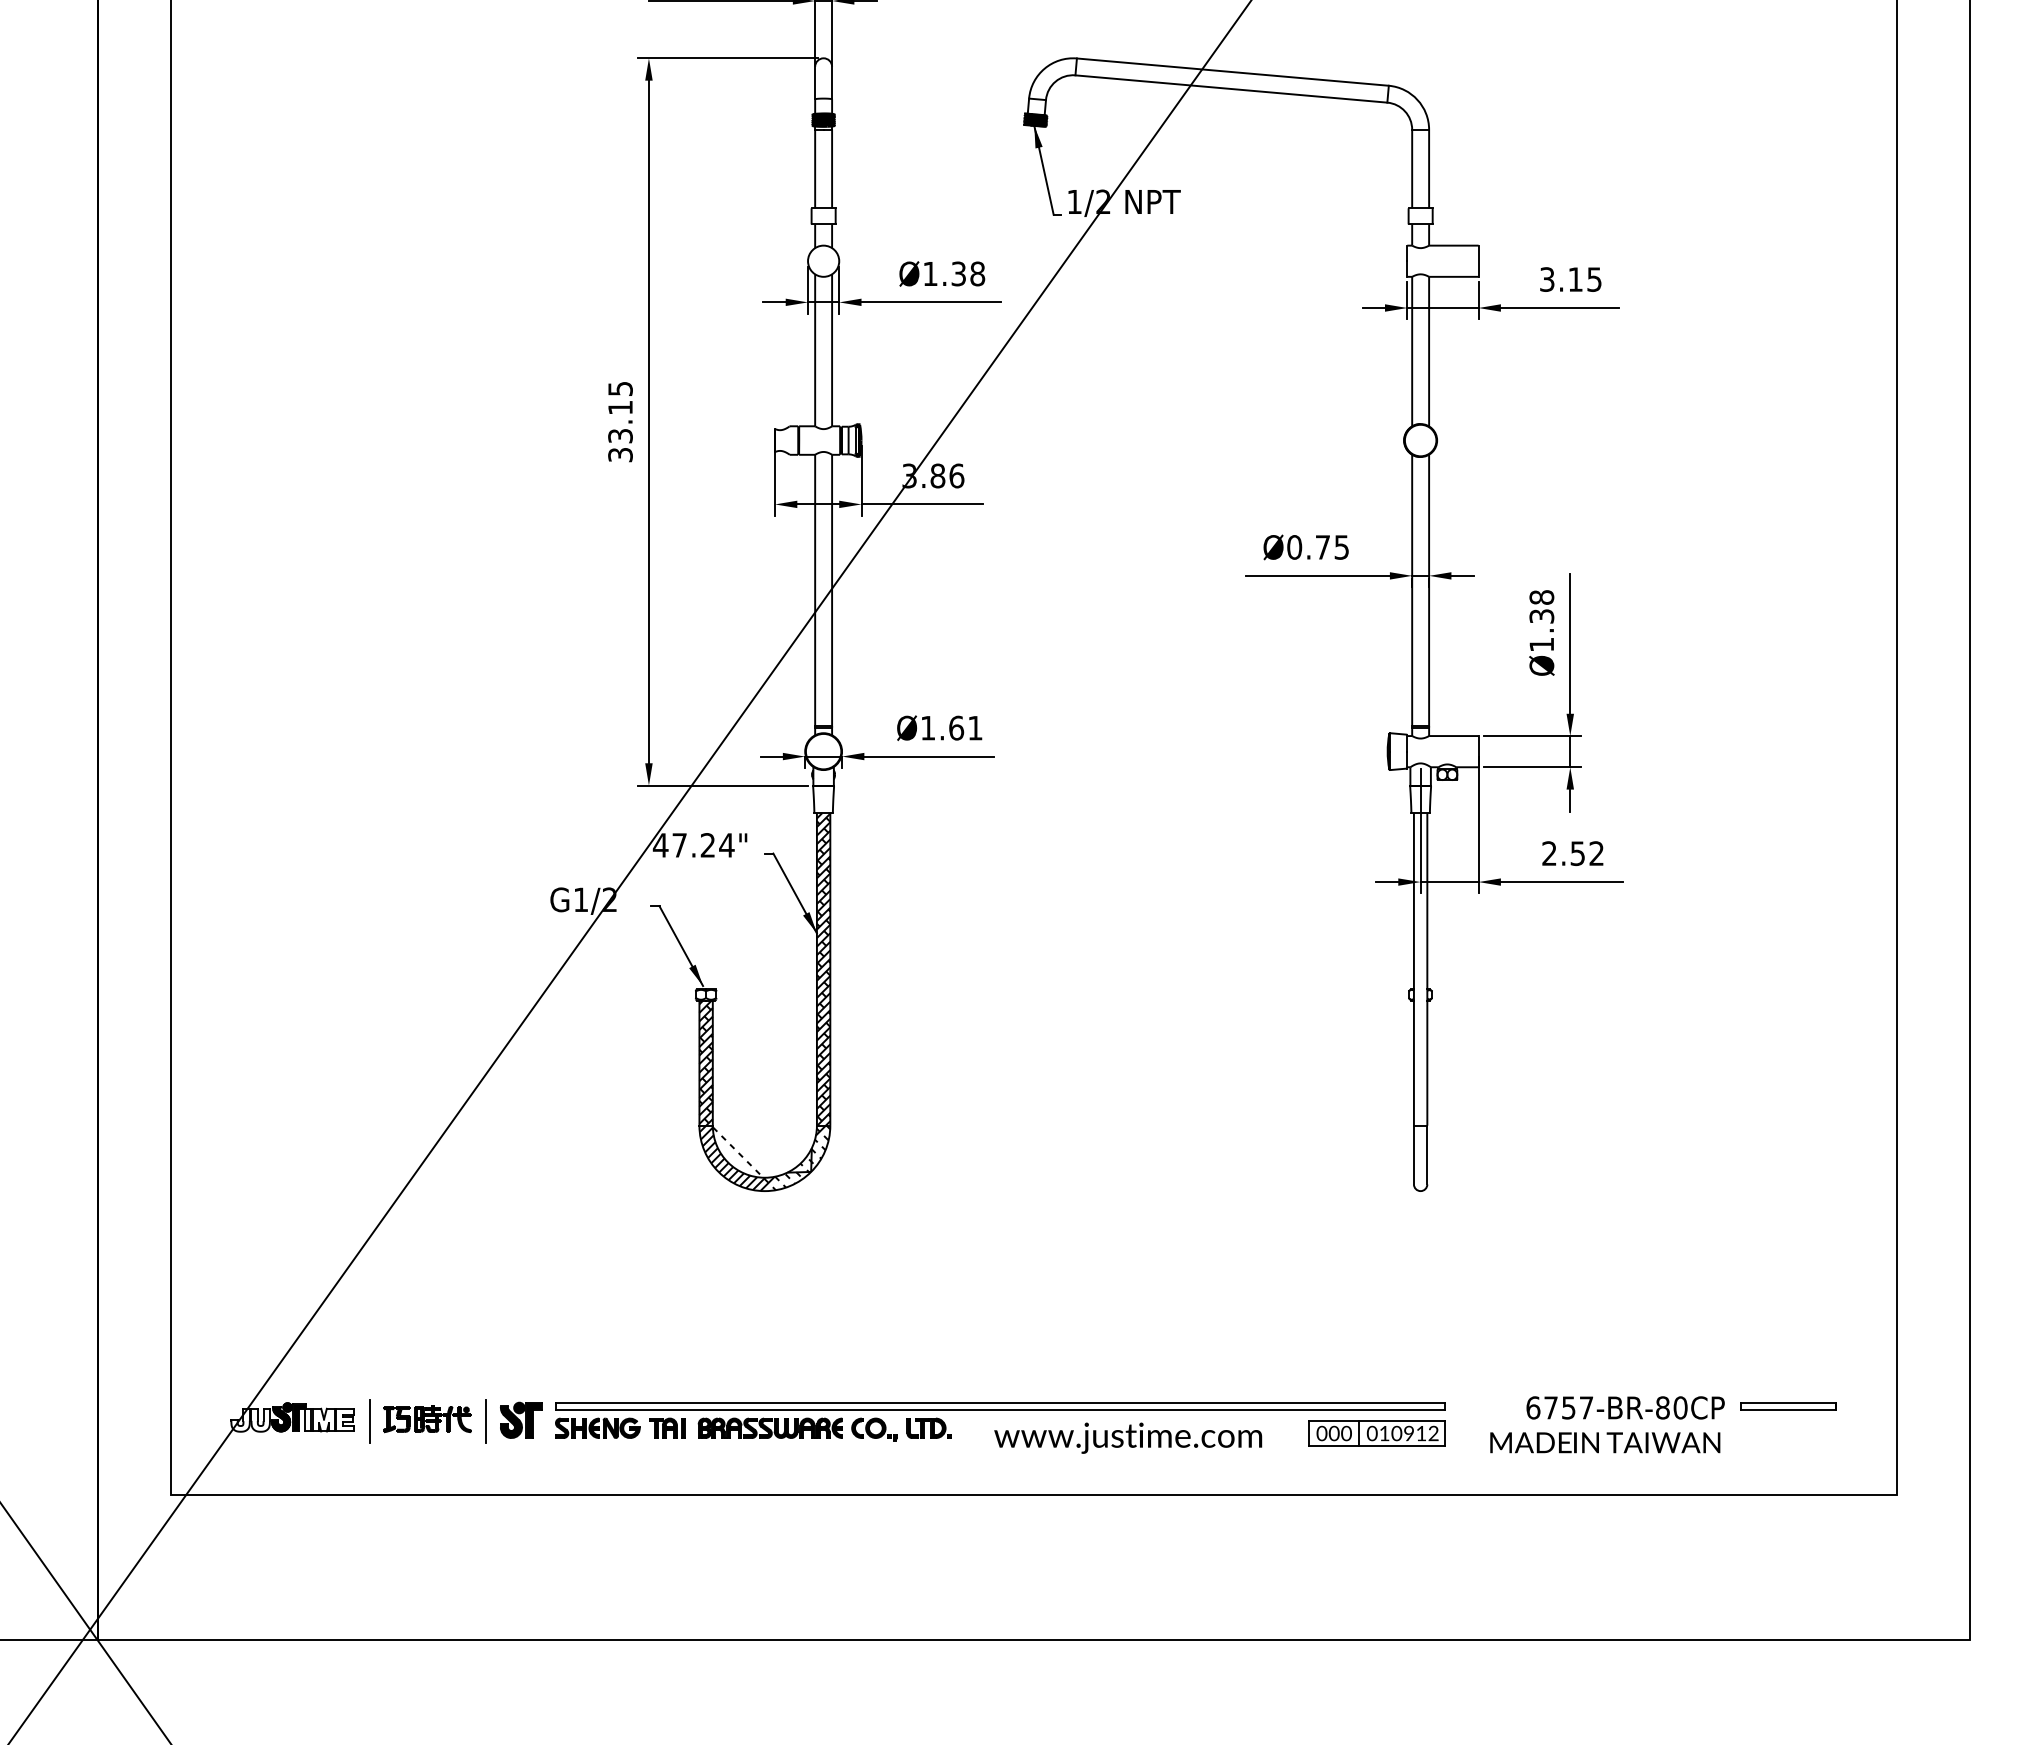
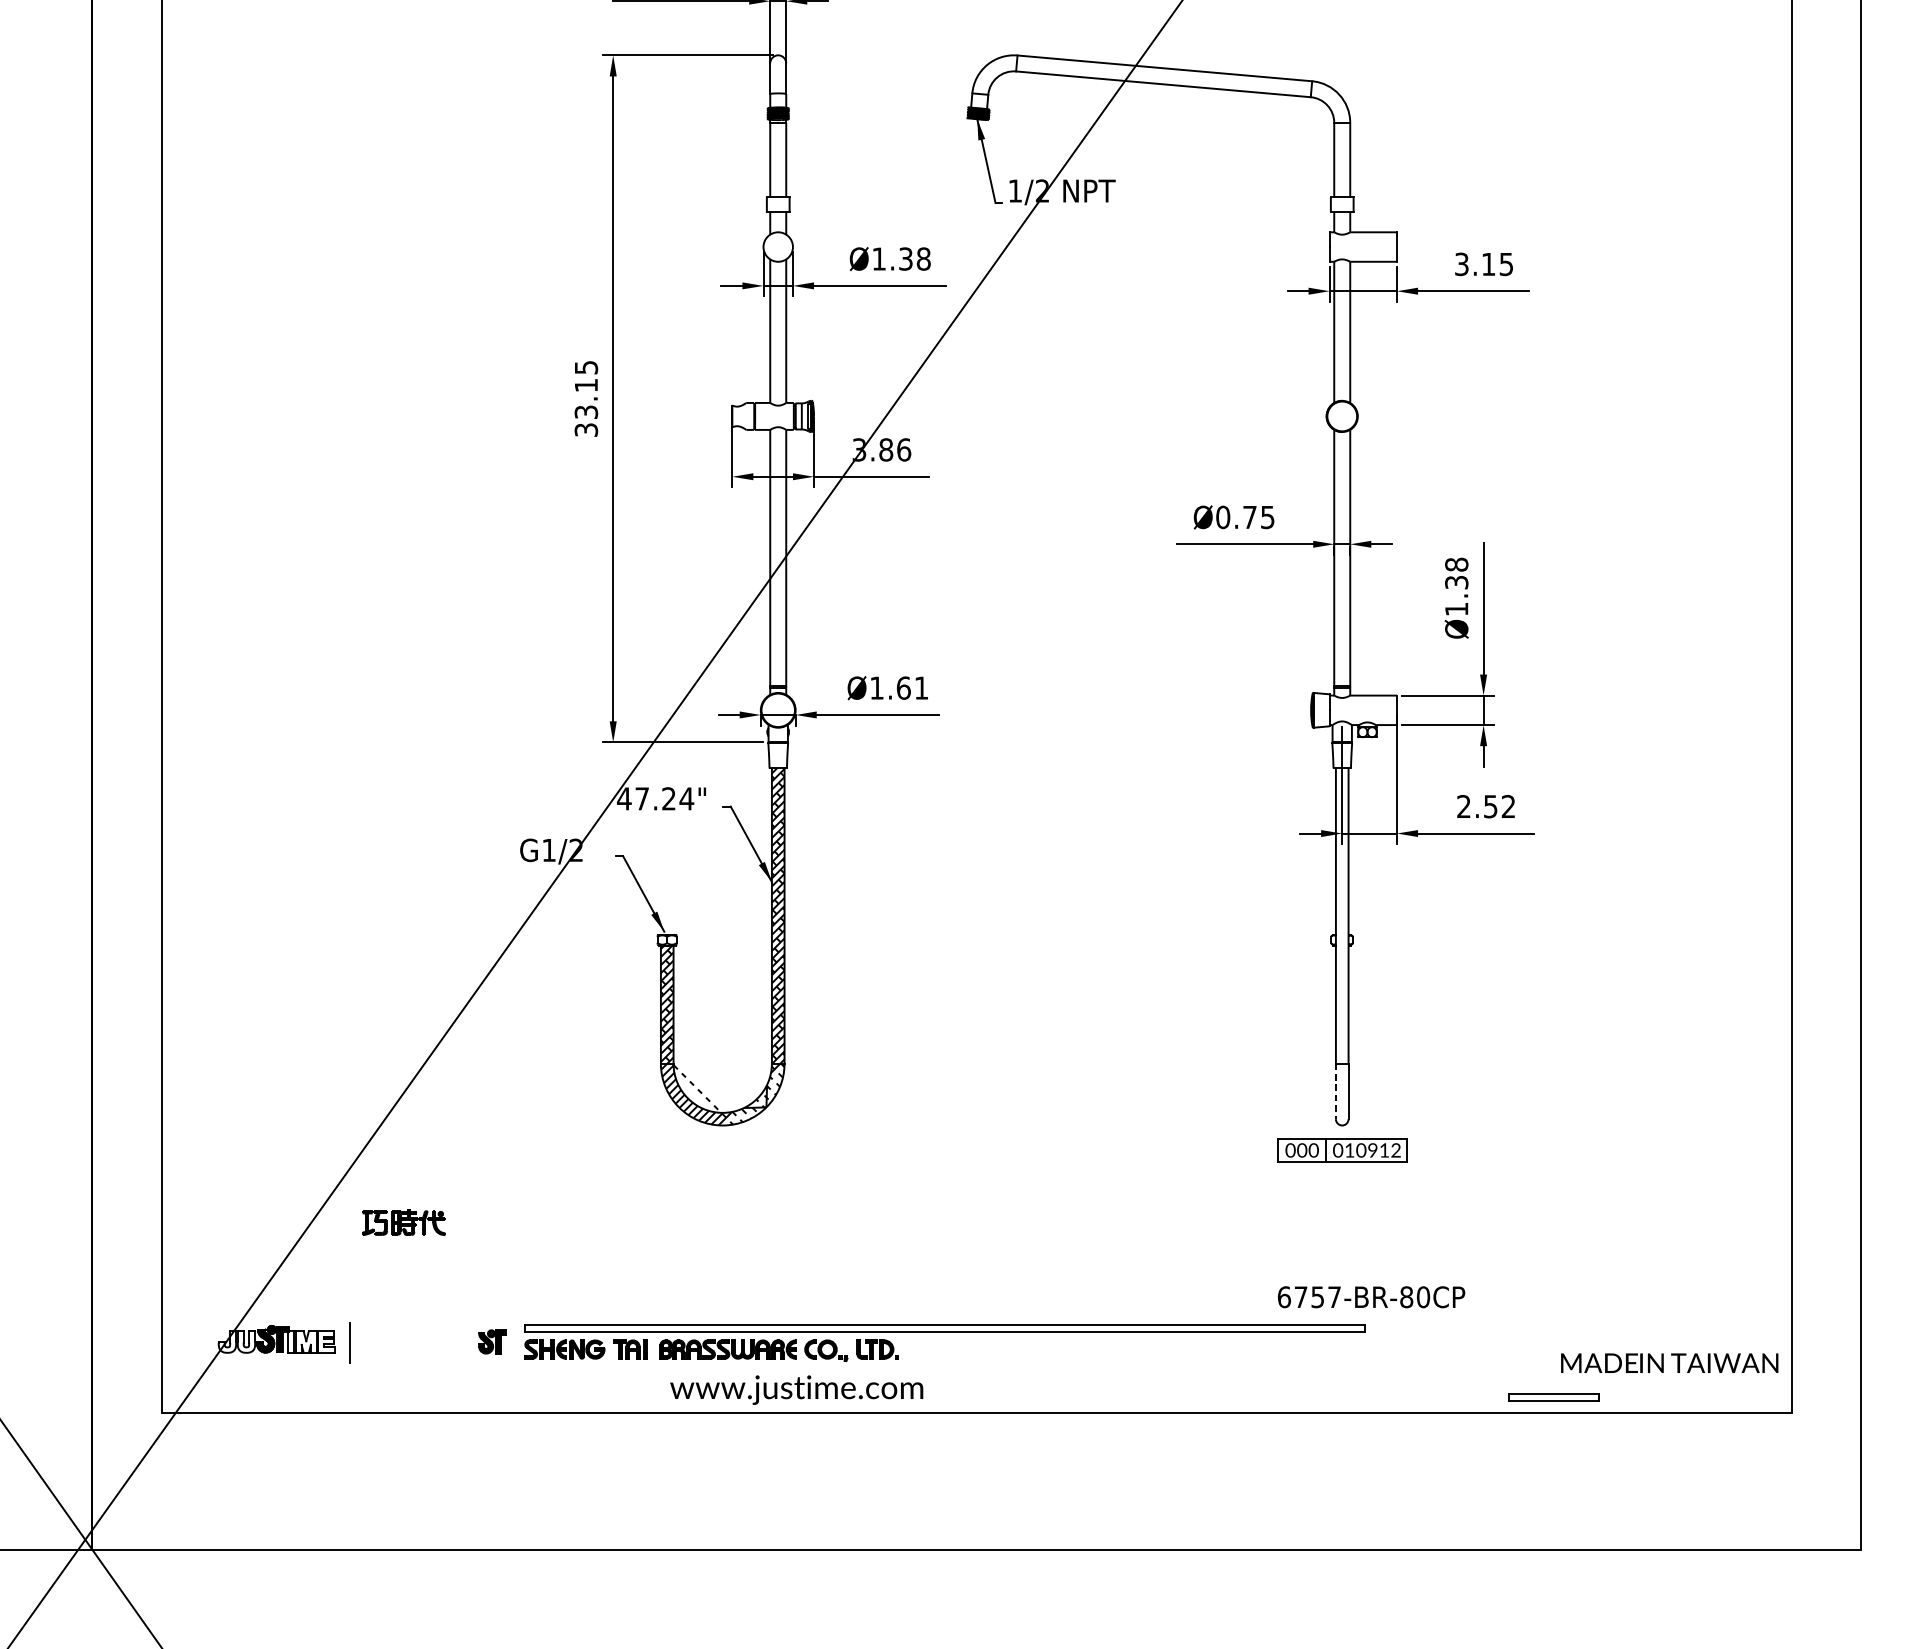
line: (1413, 1155) -> (1335, 1091), solid -> dashed
part: (1788, 1406) -> (1553, 1397), moved
text: (1625, 1407) -> (1371, 1296), moved
part: (427, 1419) -> (404, 1223), moved
part: (521, 1419) -> (492, 1341), size x0.7
line: (486, 1421) -> (459, 1343), removed
part: (1376, 1433) -> (1342, 1150), moved
text: (1128, 1437) -> (797, 1389), moved
text: (1605, 1442) -> (1669, 1362), moved

